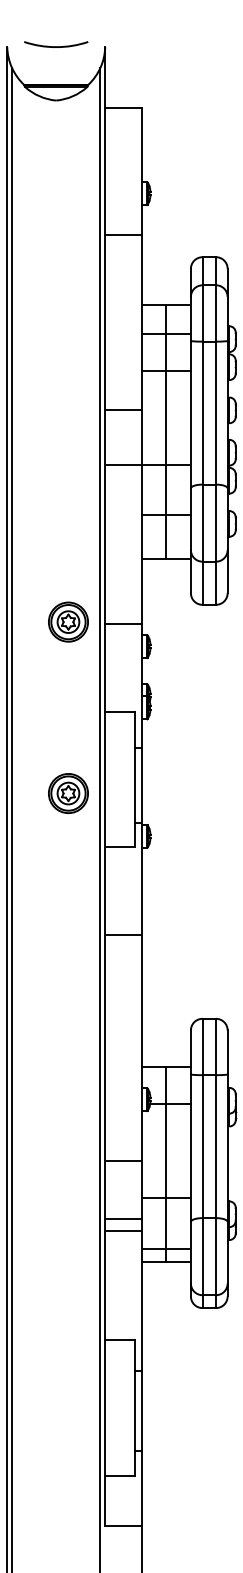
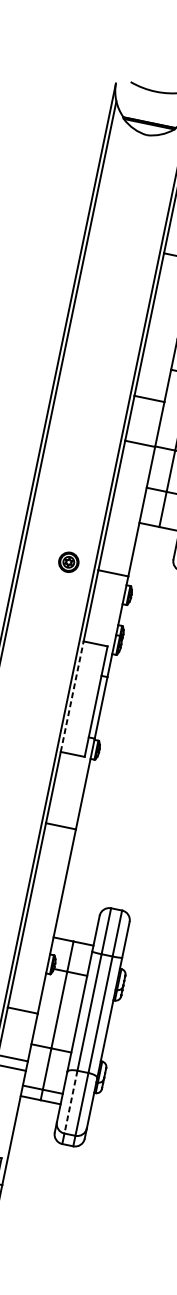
part: (68, 621) -> (68, 561), size x0.6
line: (105, 779) -> (72, 696), solid -> dashed
part: (68, 793) -> (39, 702), removed
line: (202, 1256) -> (70, 1101), solid -> dashed

